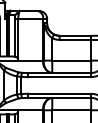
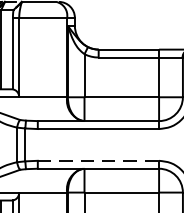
line: (59, 93) -> (98, 160), solid -> dashed

